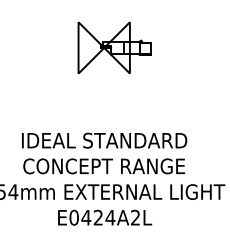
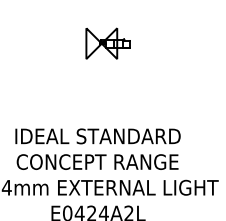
part: (114, 47) -> (107, 43), size x0.6

